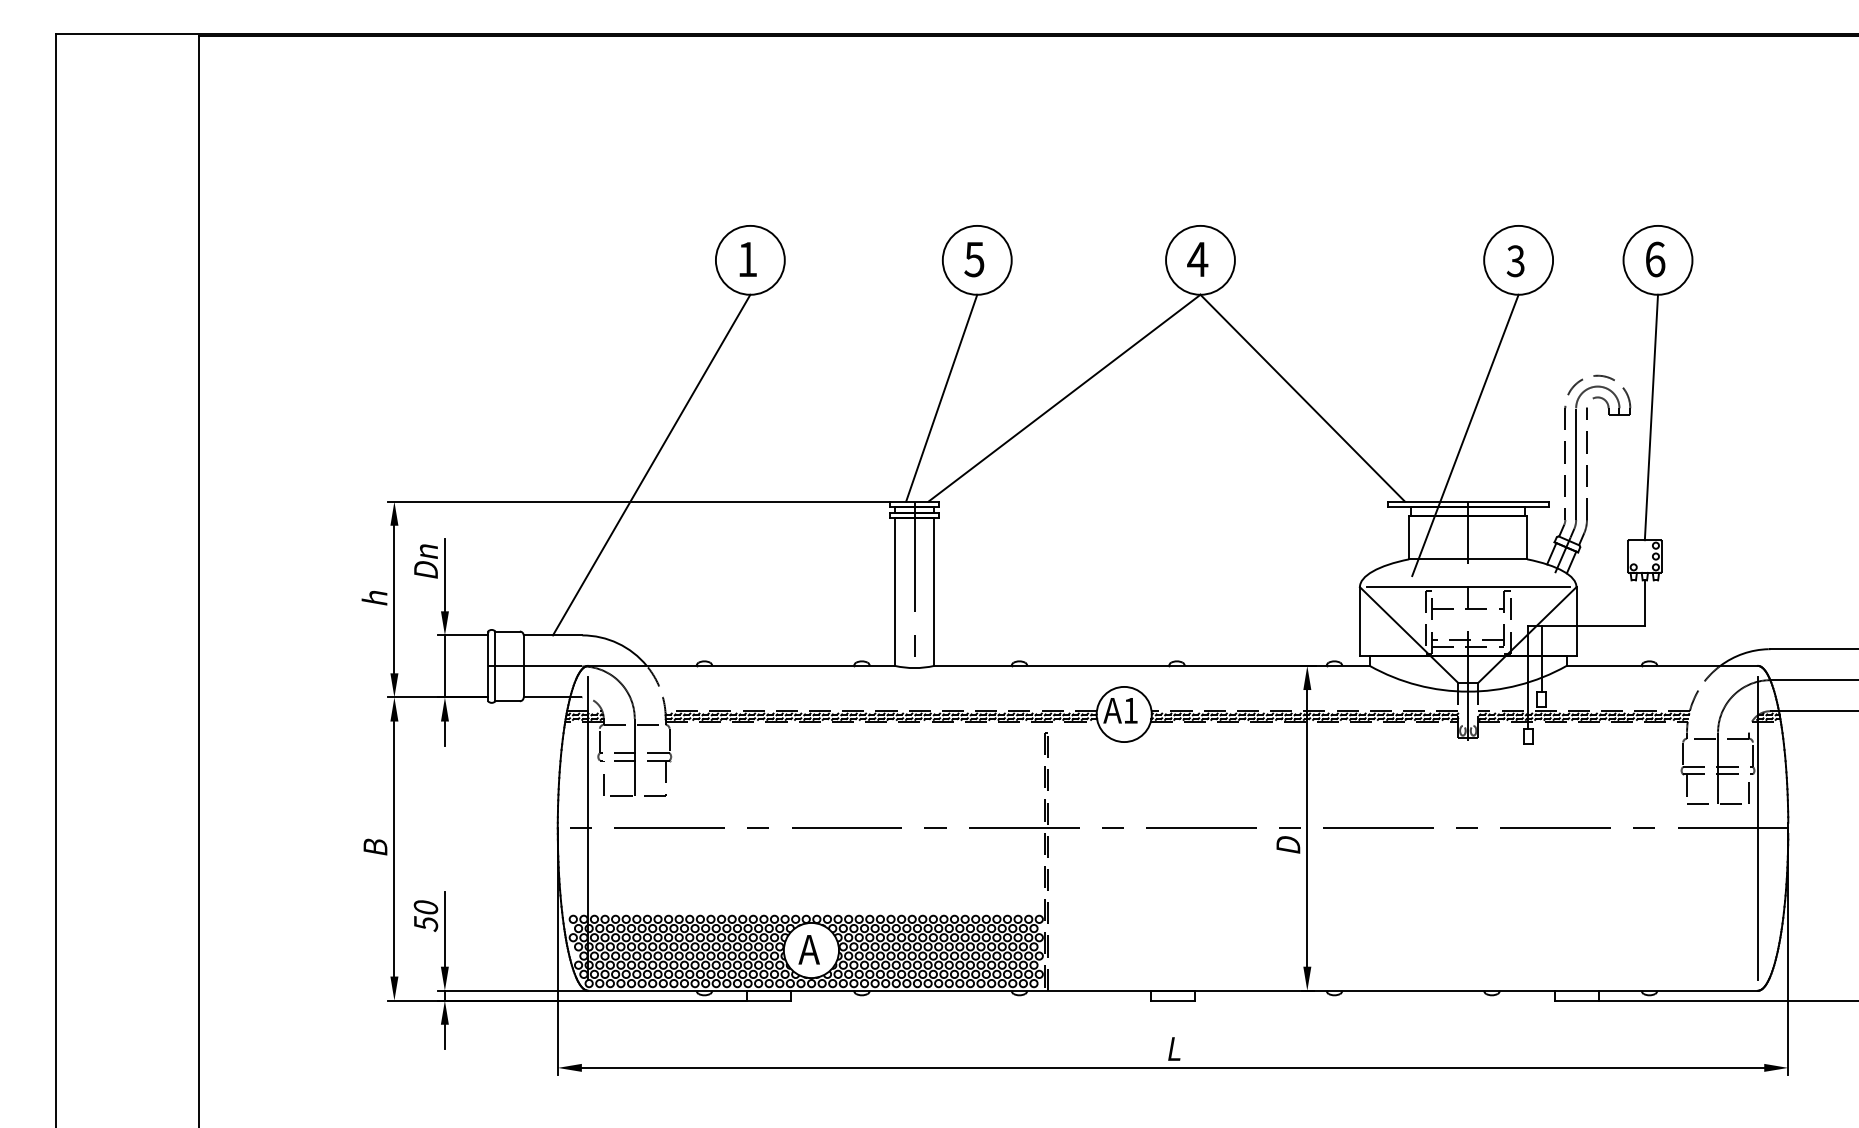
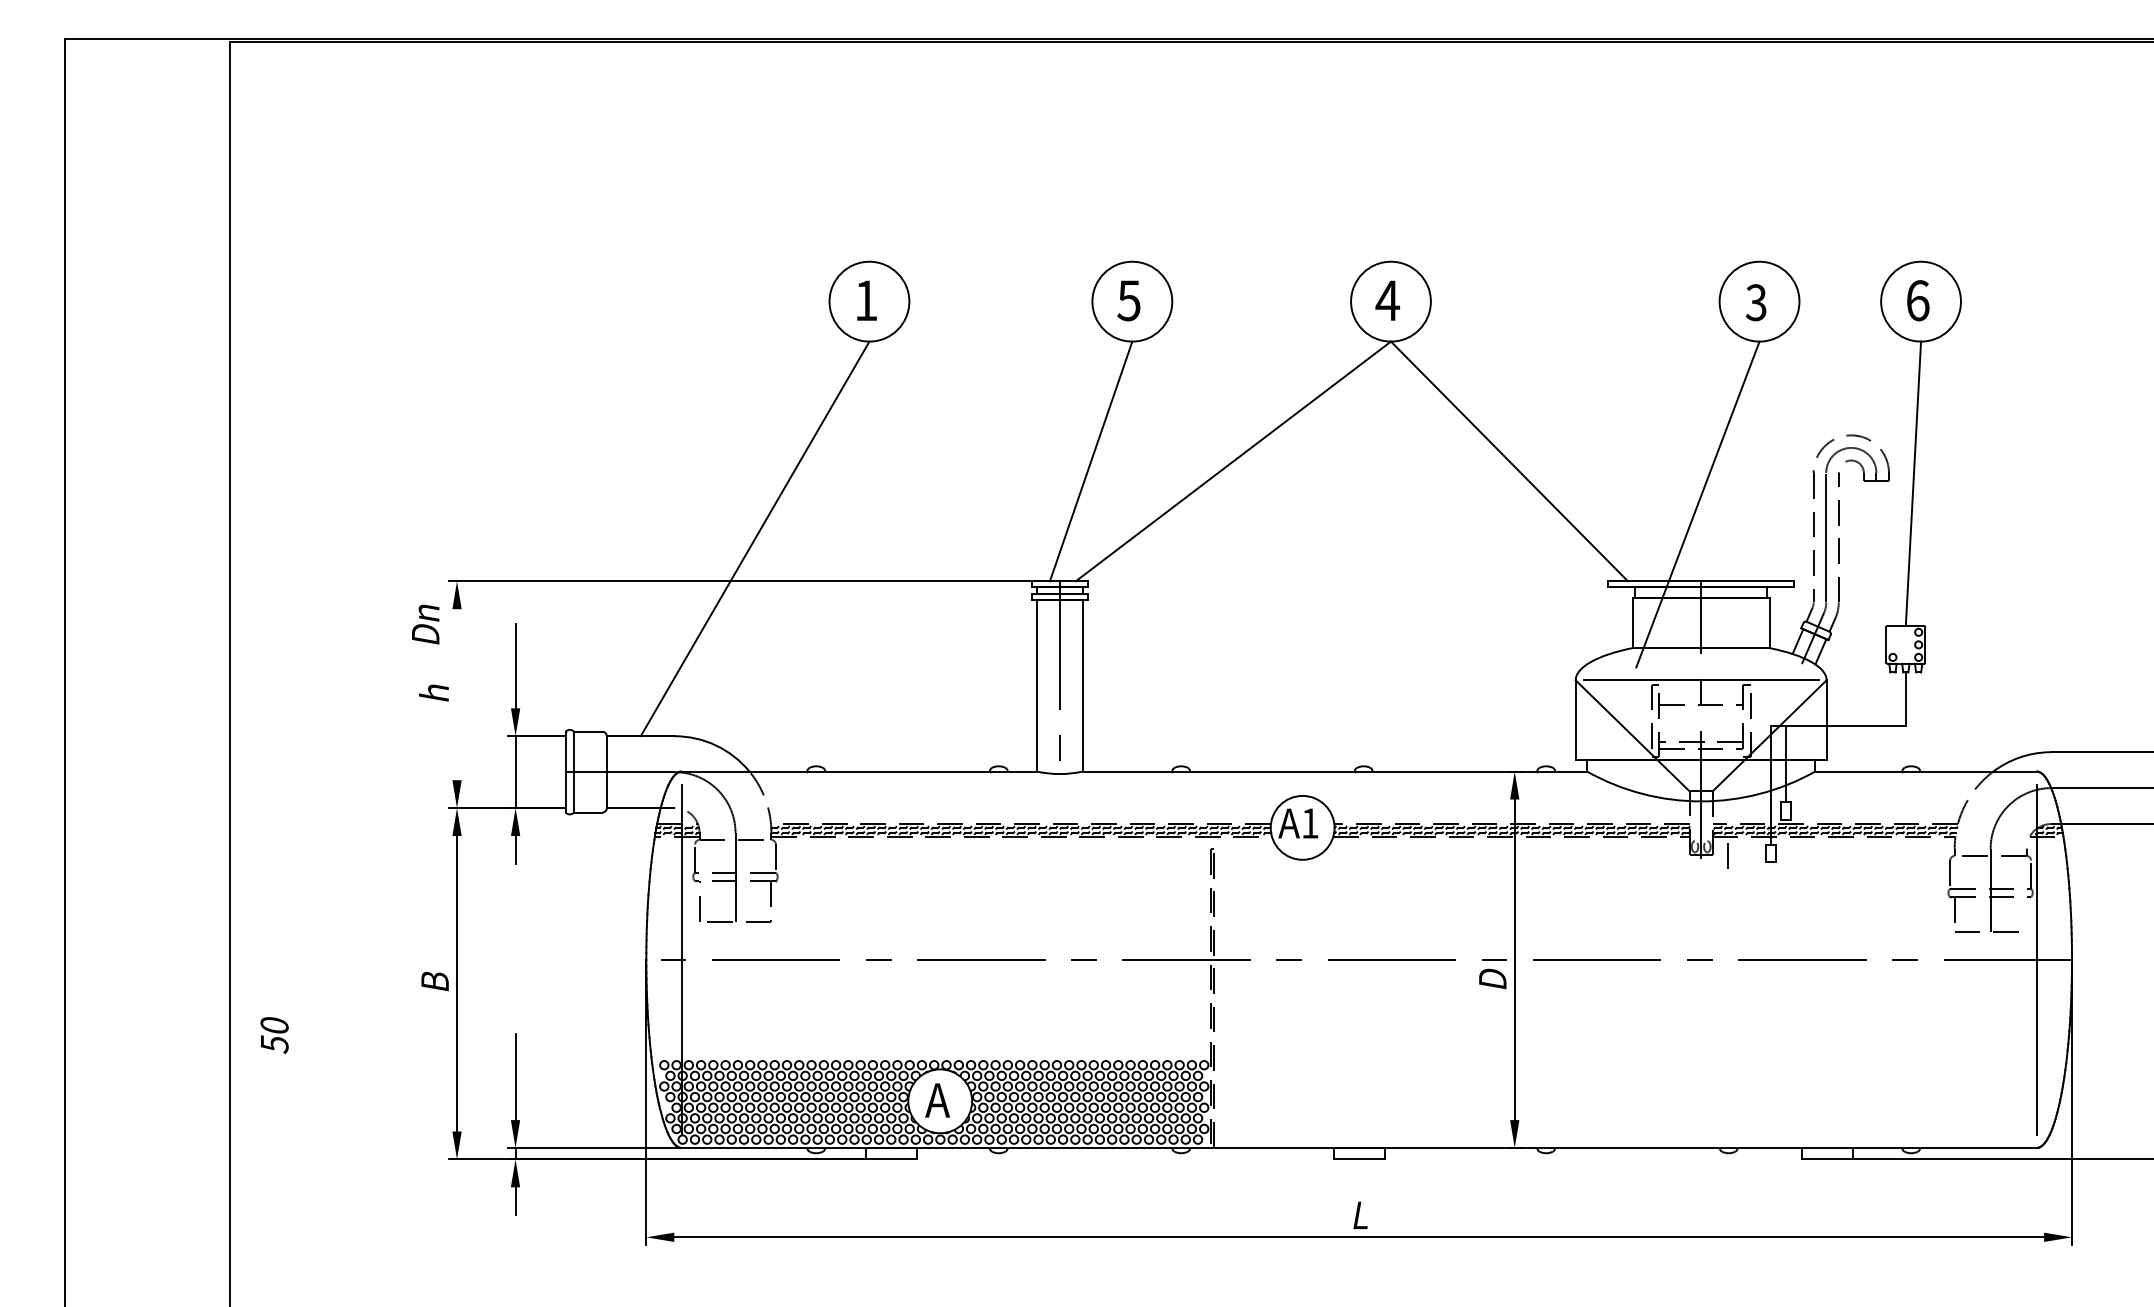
text: (425, 561) -> (425, 624), moved
line: (394, 599) -> (457, 694), removed
line: (1749, 792) -> (1727, 855), moved
text: (425, 916) -> (274, 1035), moved

